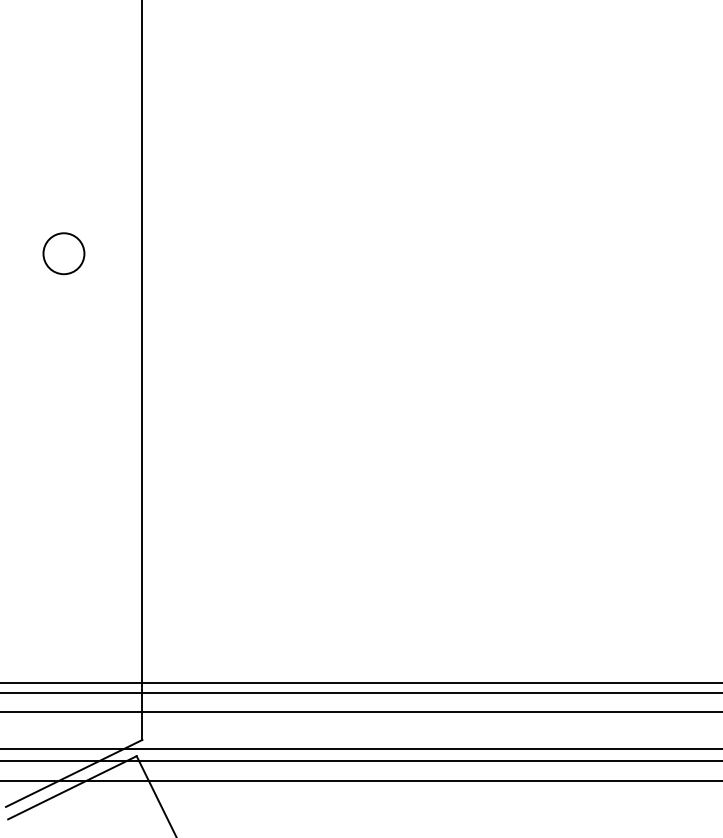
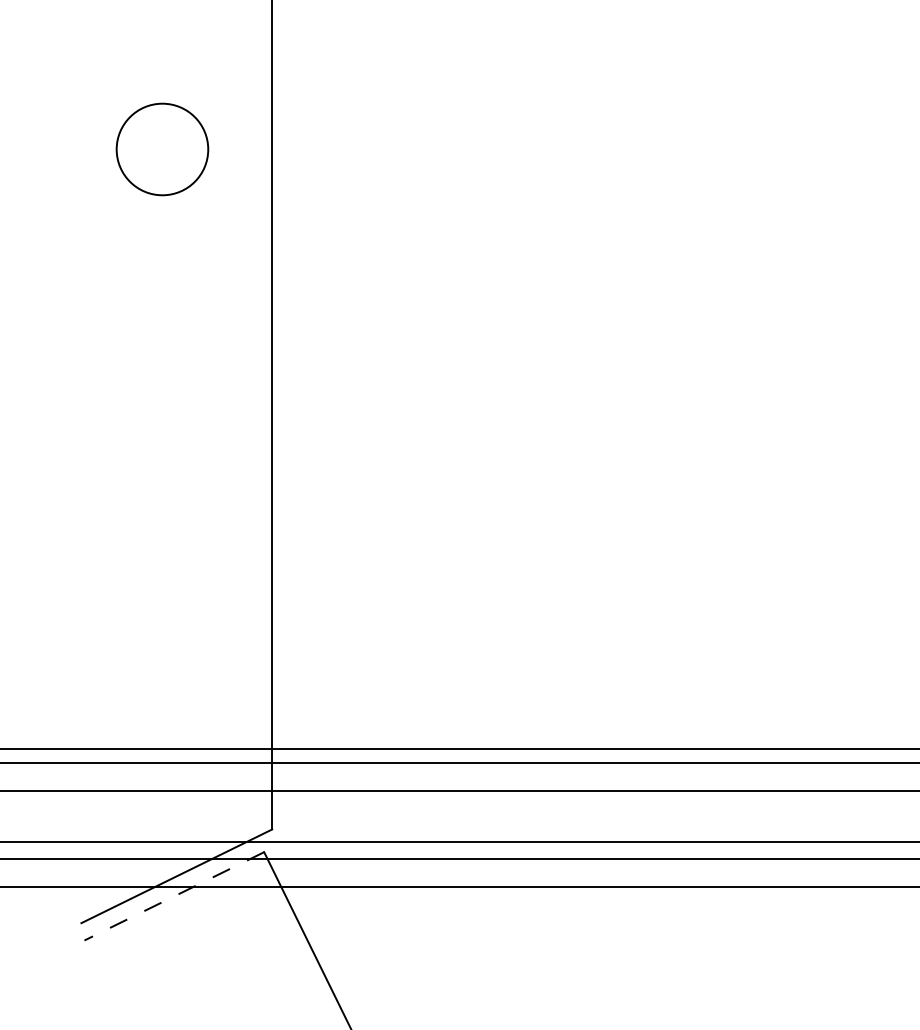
circle: (63, 253) -> (161, 149), size x1.6
line: (72, 787) -> (174, 895), solid -> dashed

